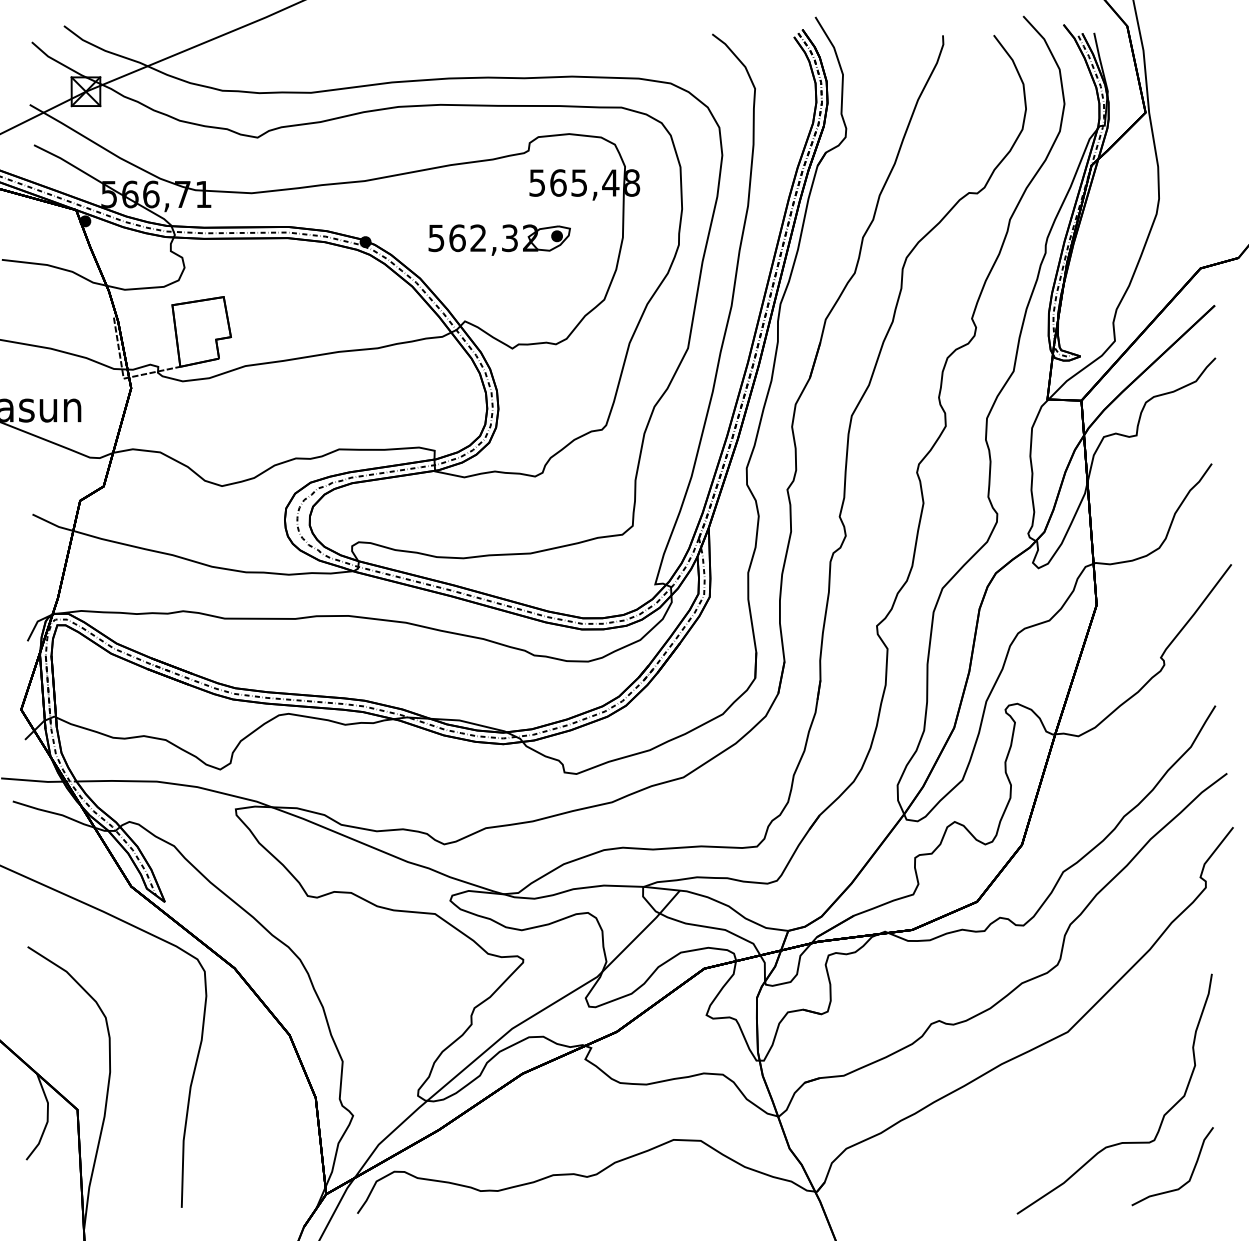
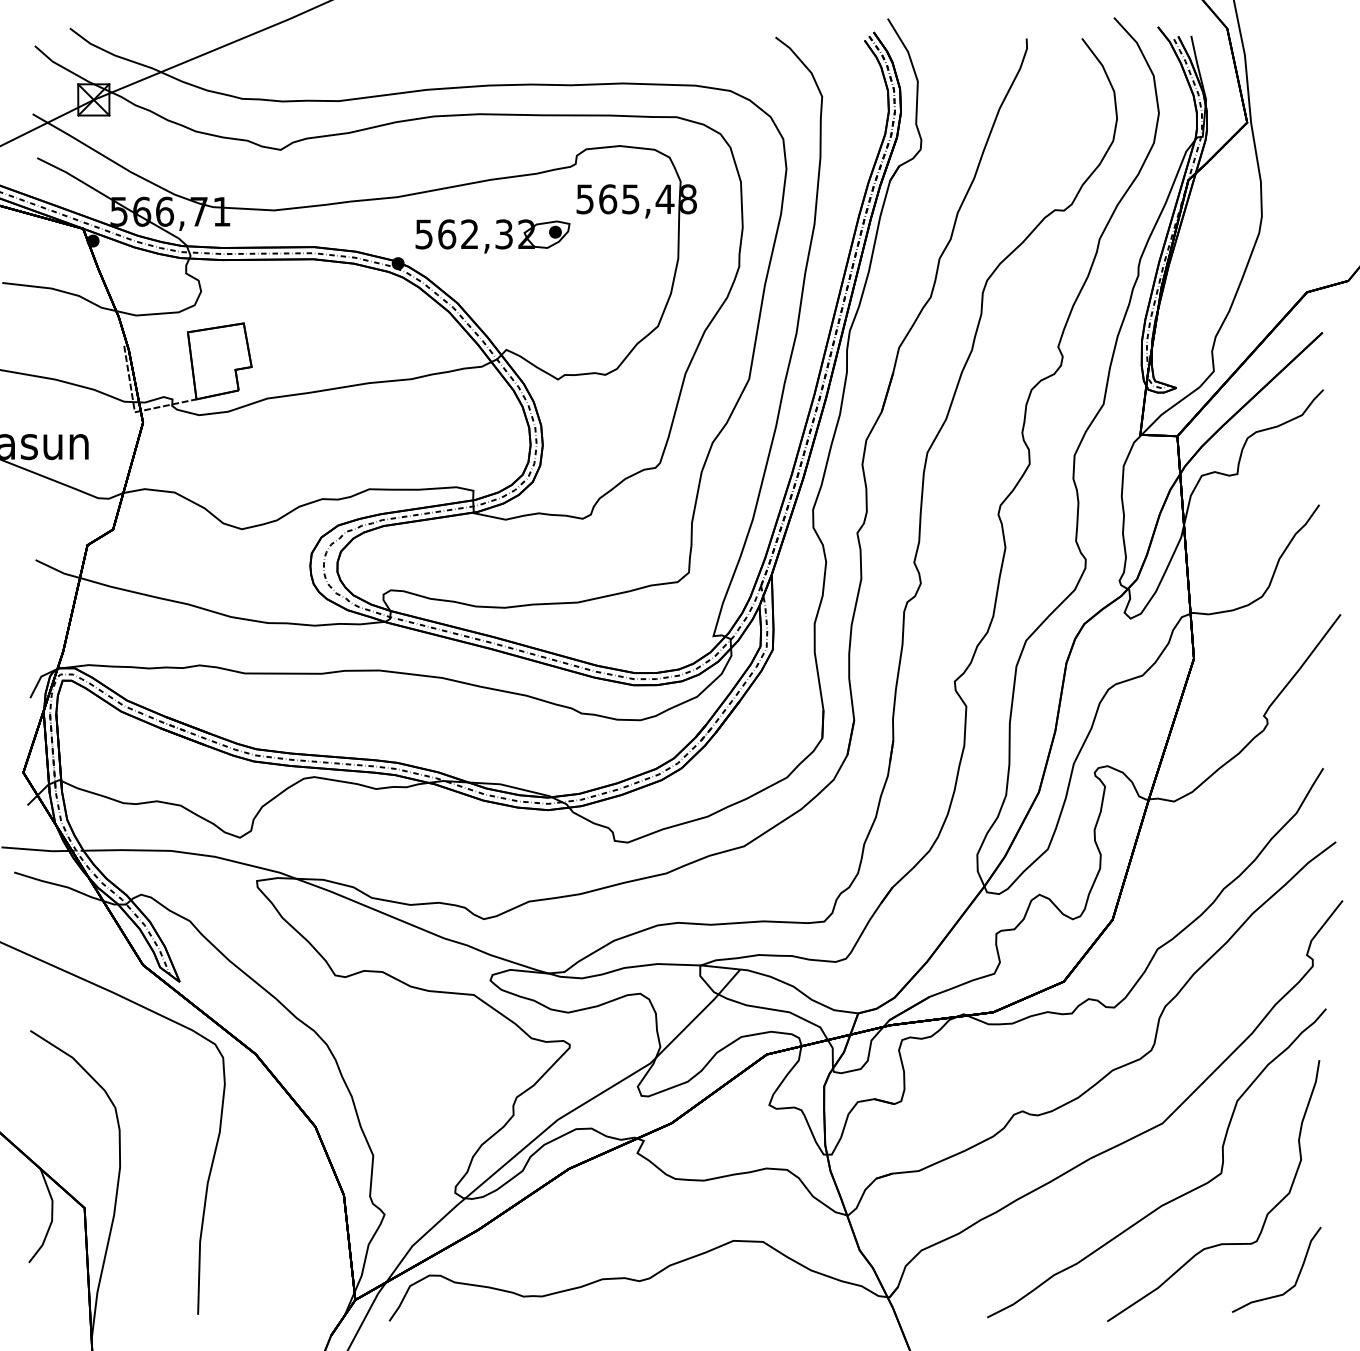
part: (506, 238) -> (500, 234), moved
curve: (1079, 1100) -> (1175, 1197), added

